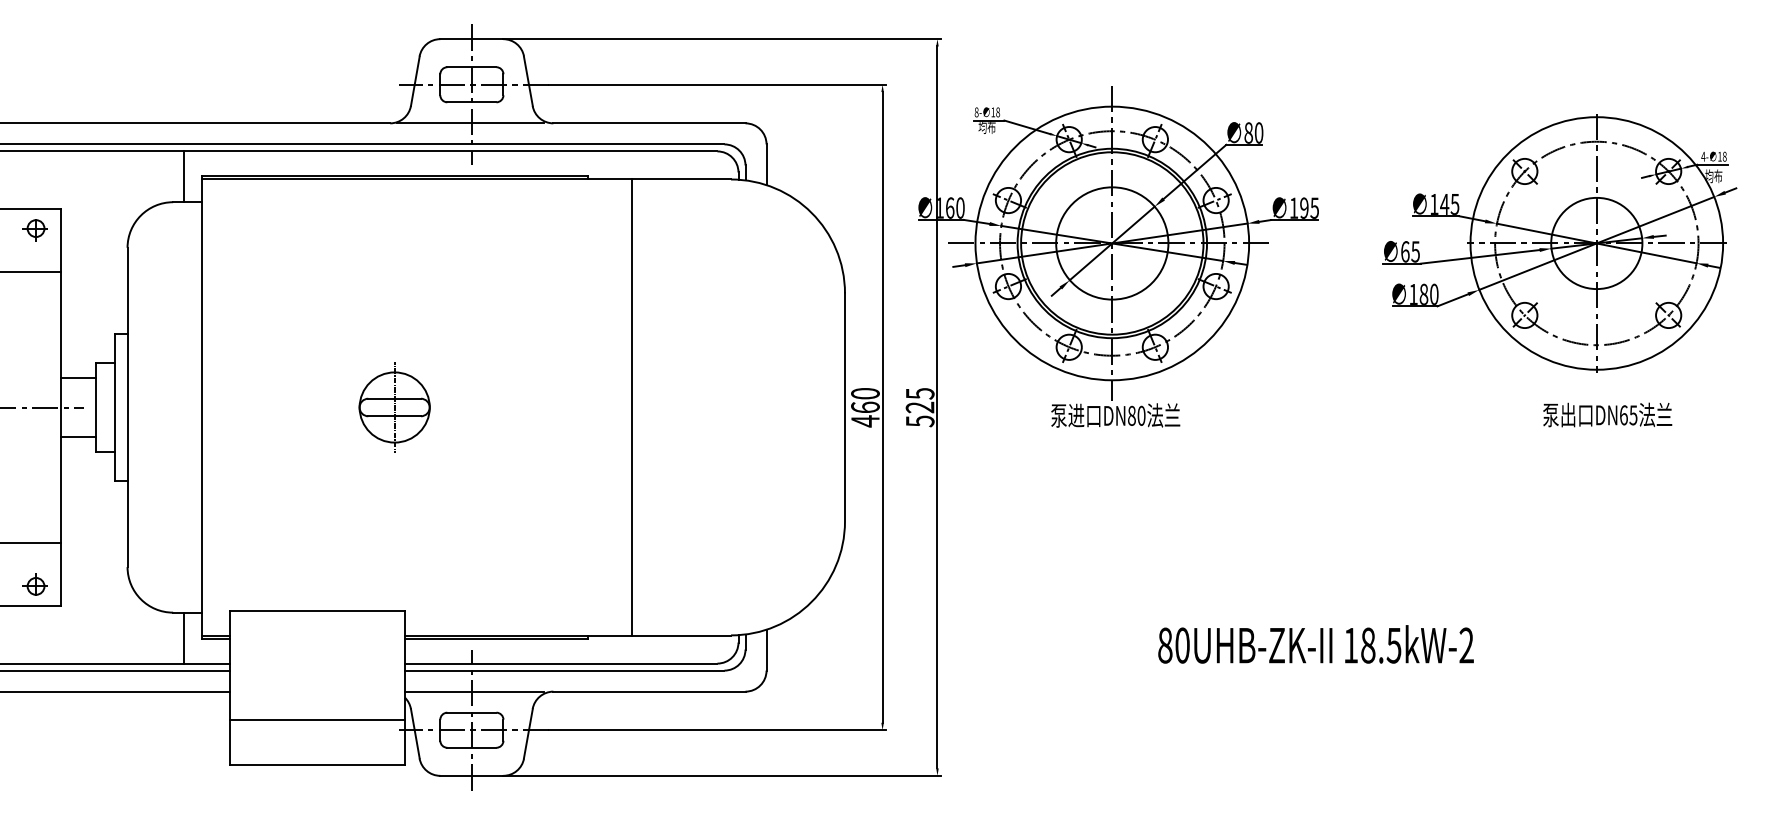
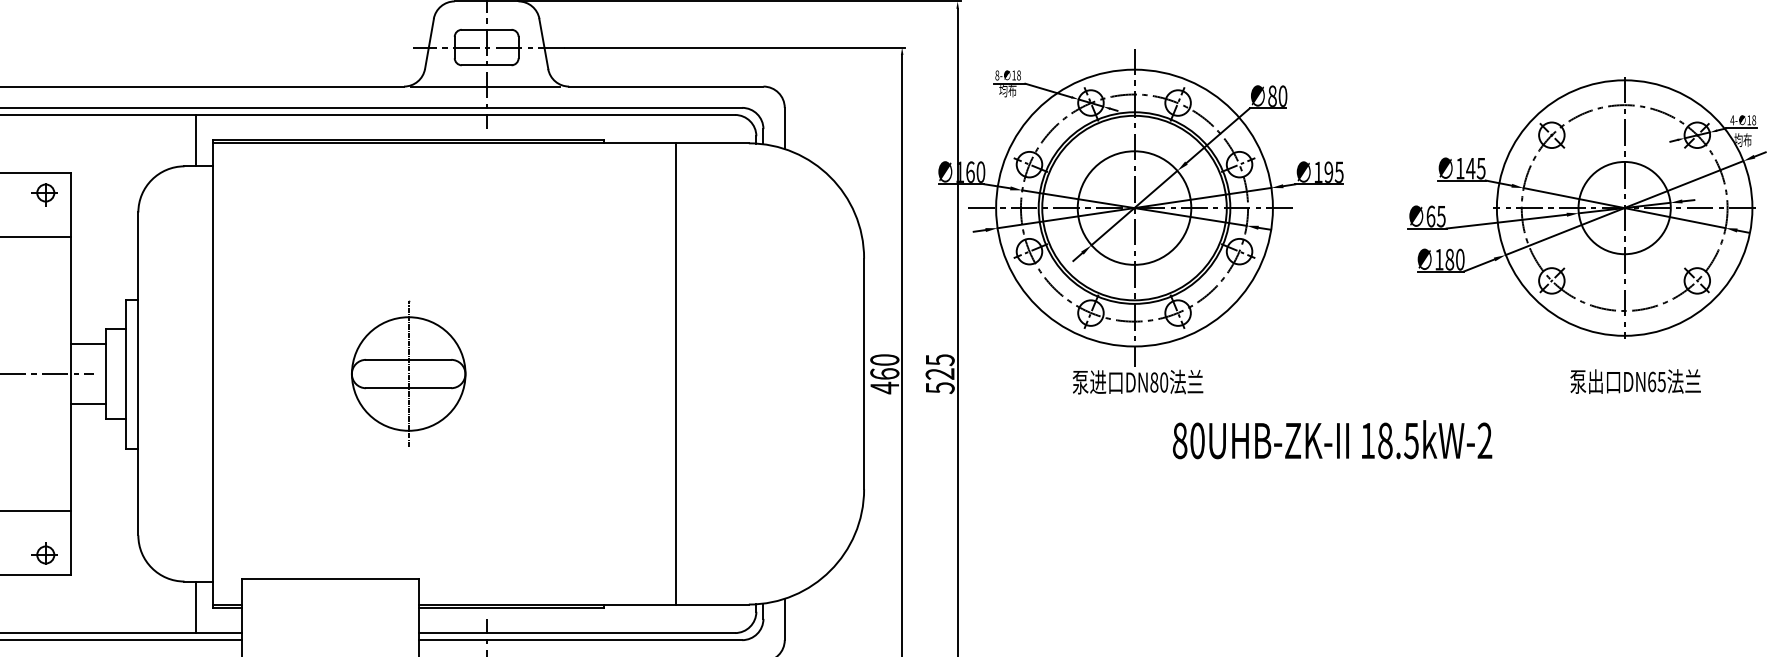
part: (394, 407) -> (408, 374), size x1.6
line: (631, 407) -> (675, 374), moved
text: (1315, 644) -> (1331, 439), moved

